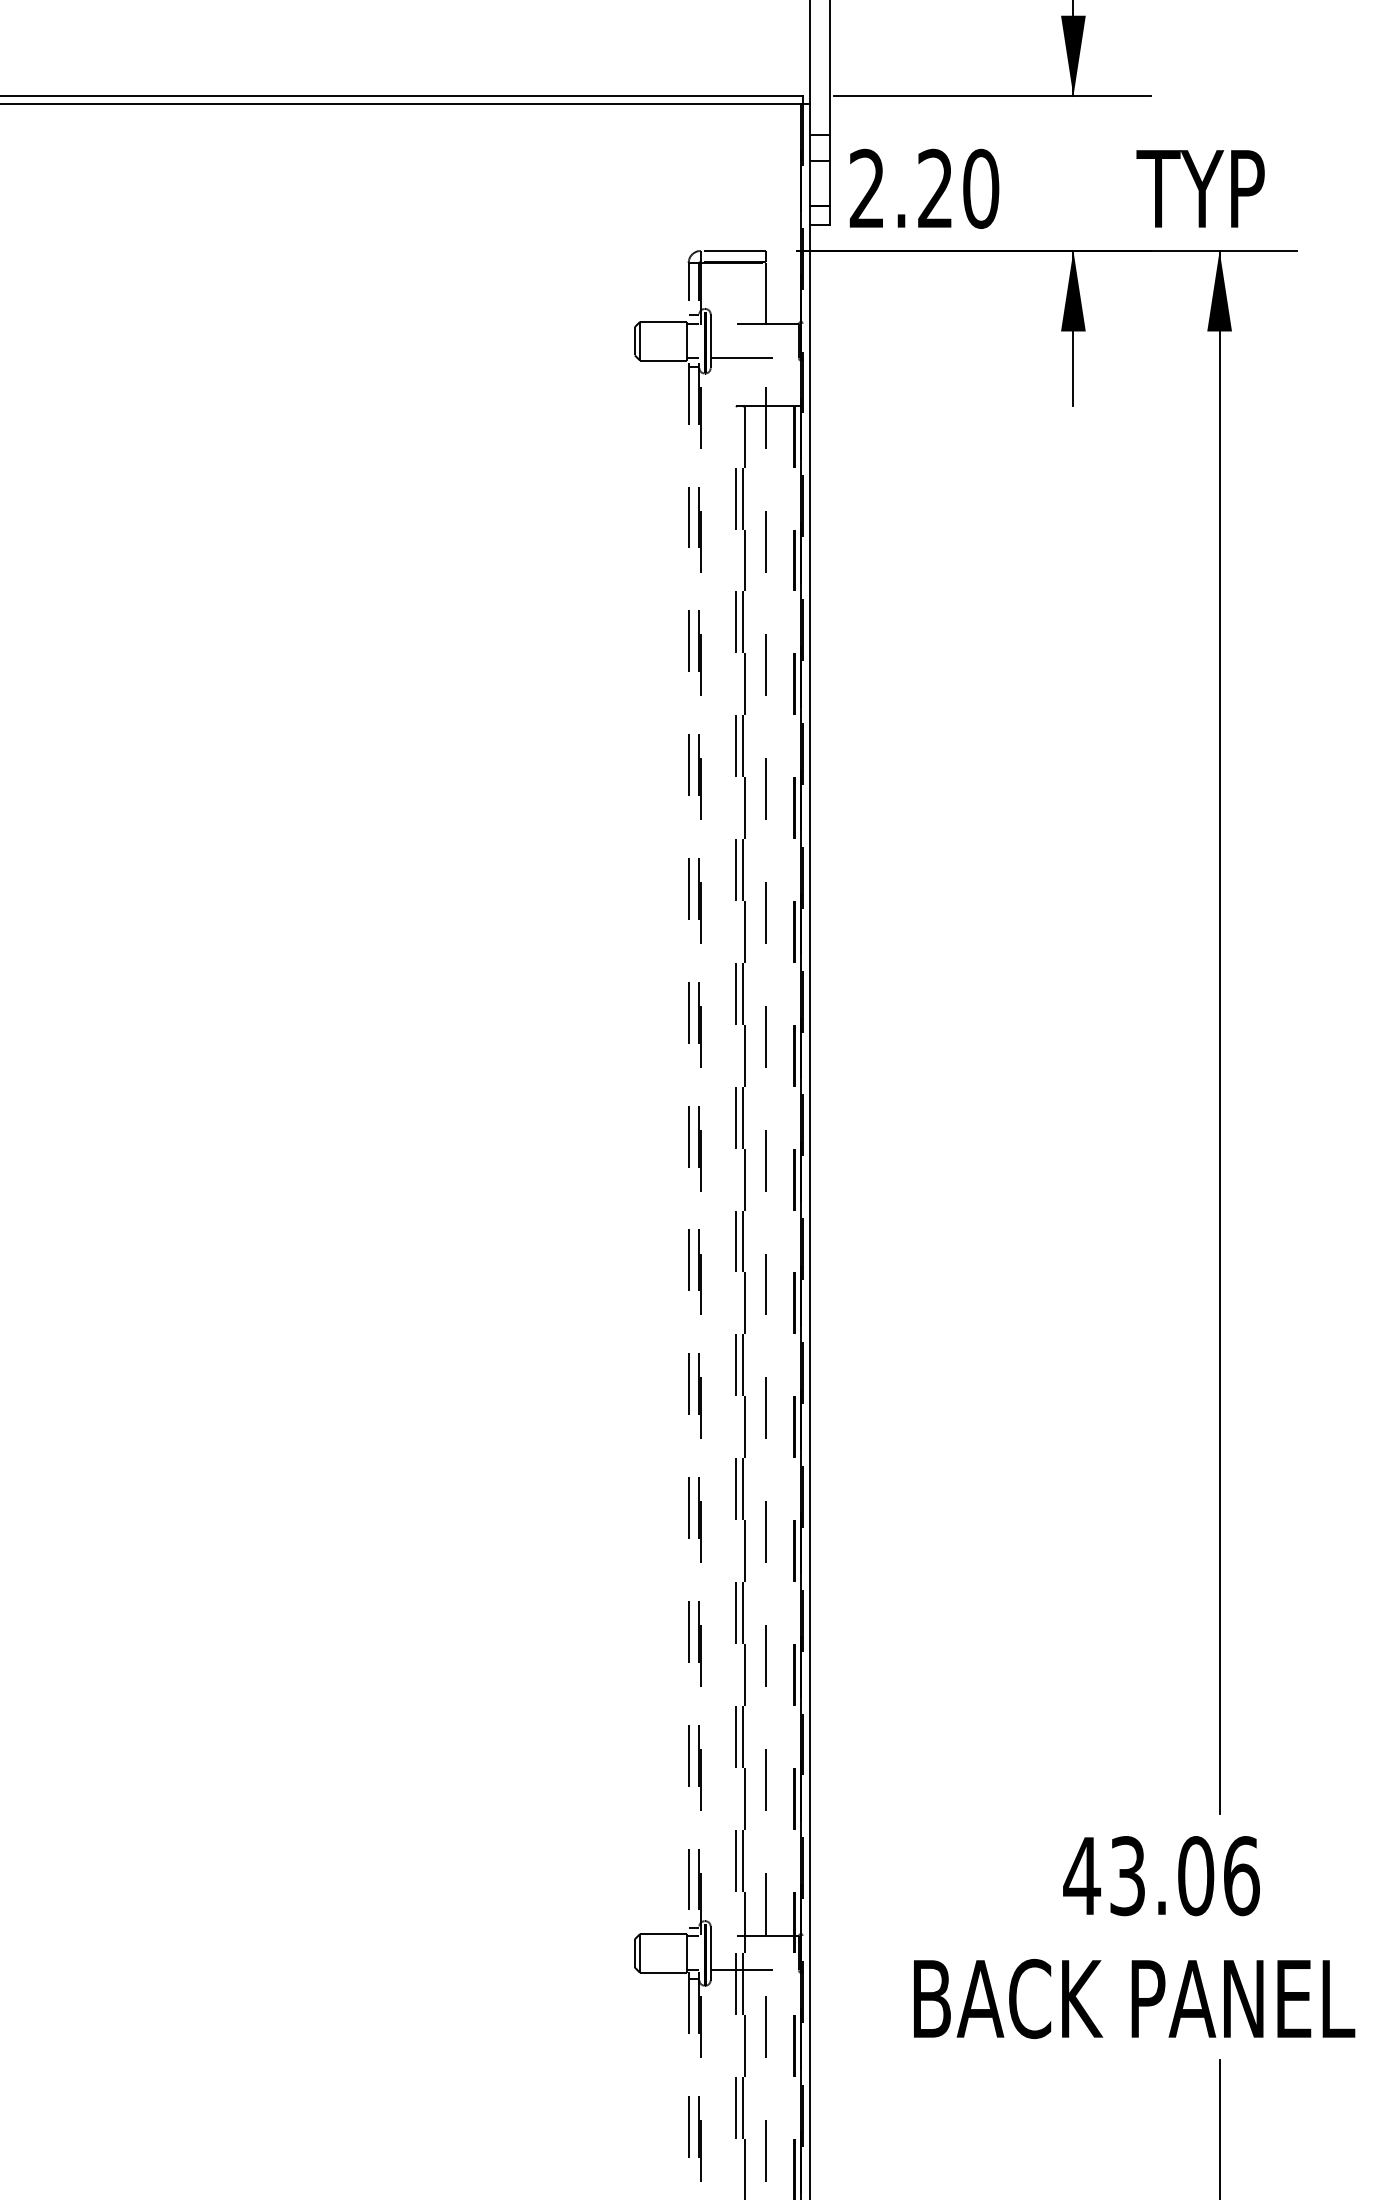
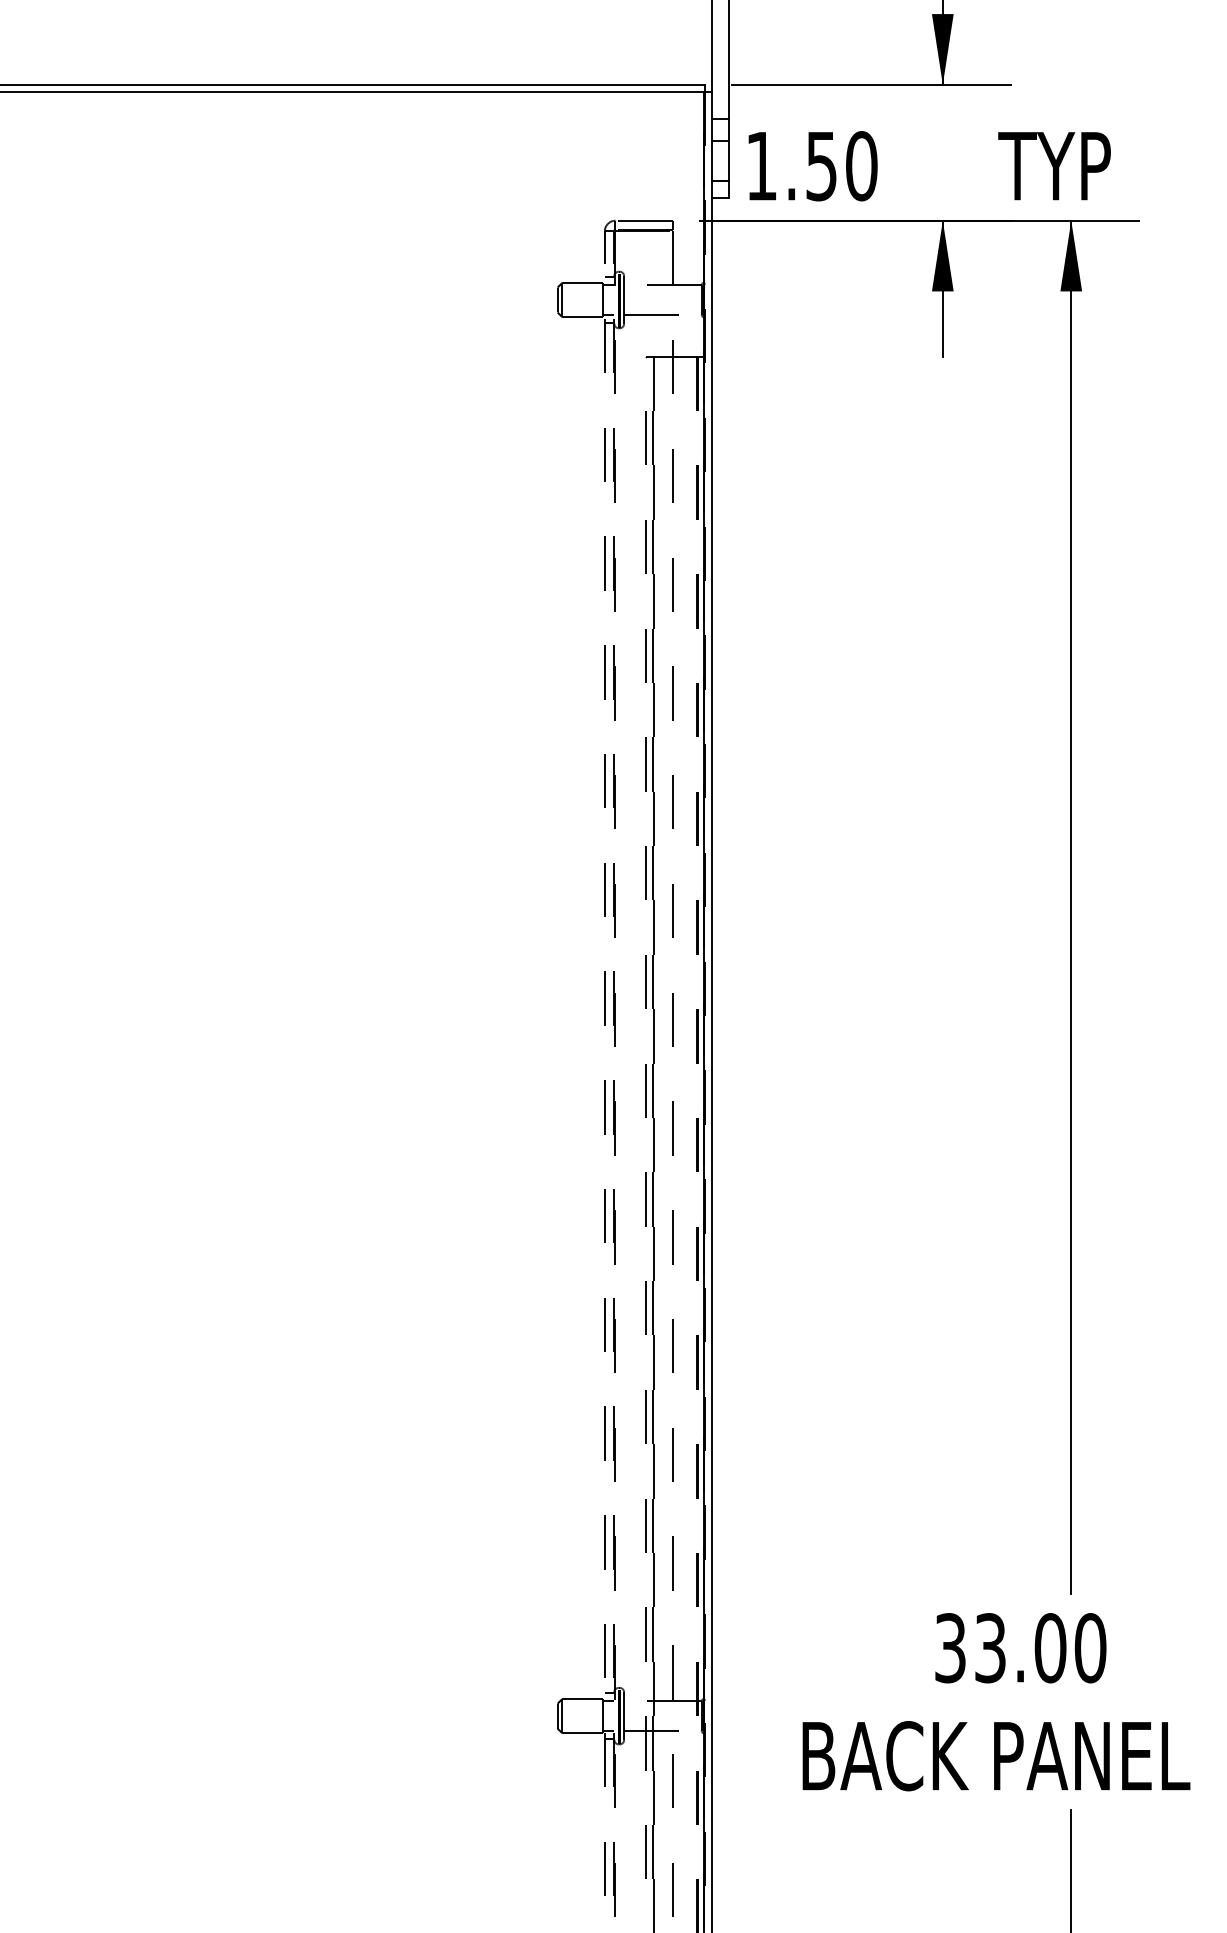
text: (900, 188) -> (790, 165), 2.20 -> 1.50
text: (1161, 1876) -> (1020, 1648), 43.06 -> 33.00

